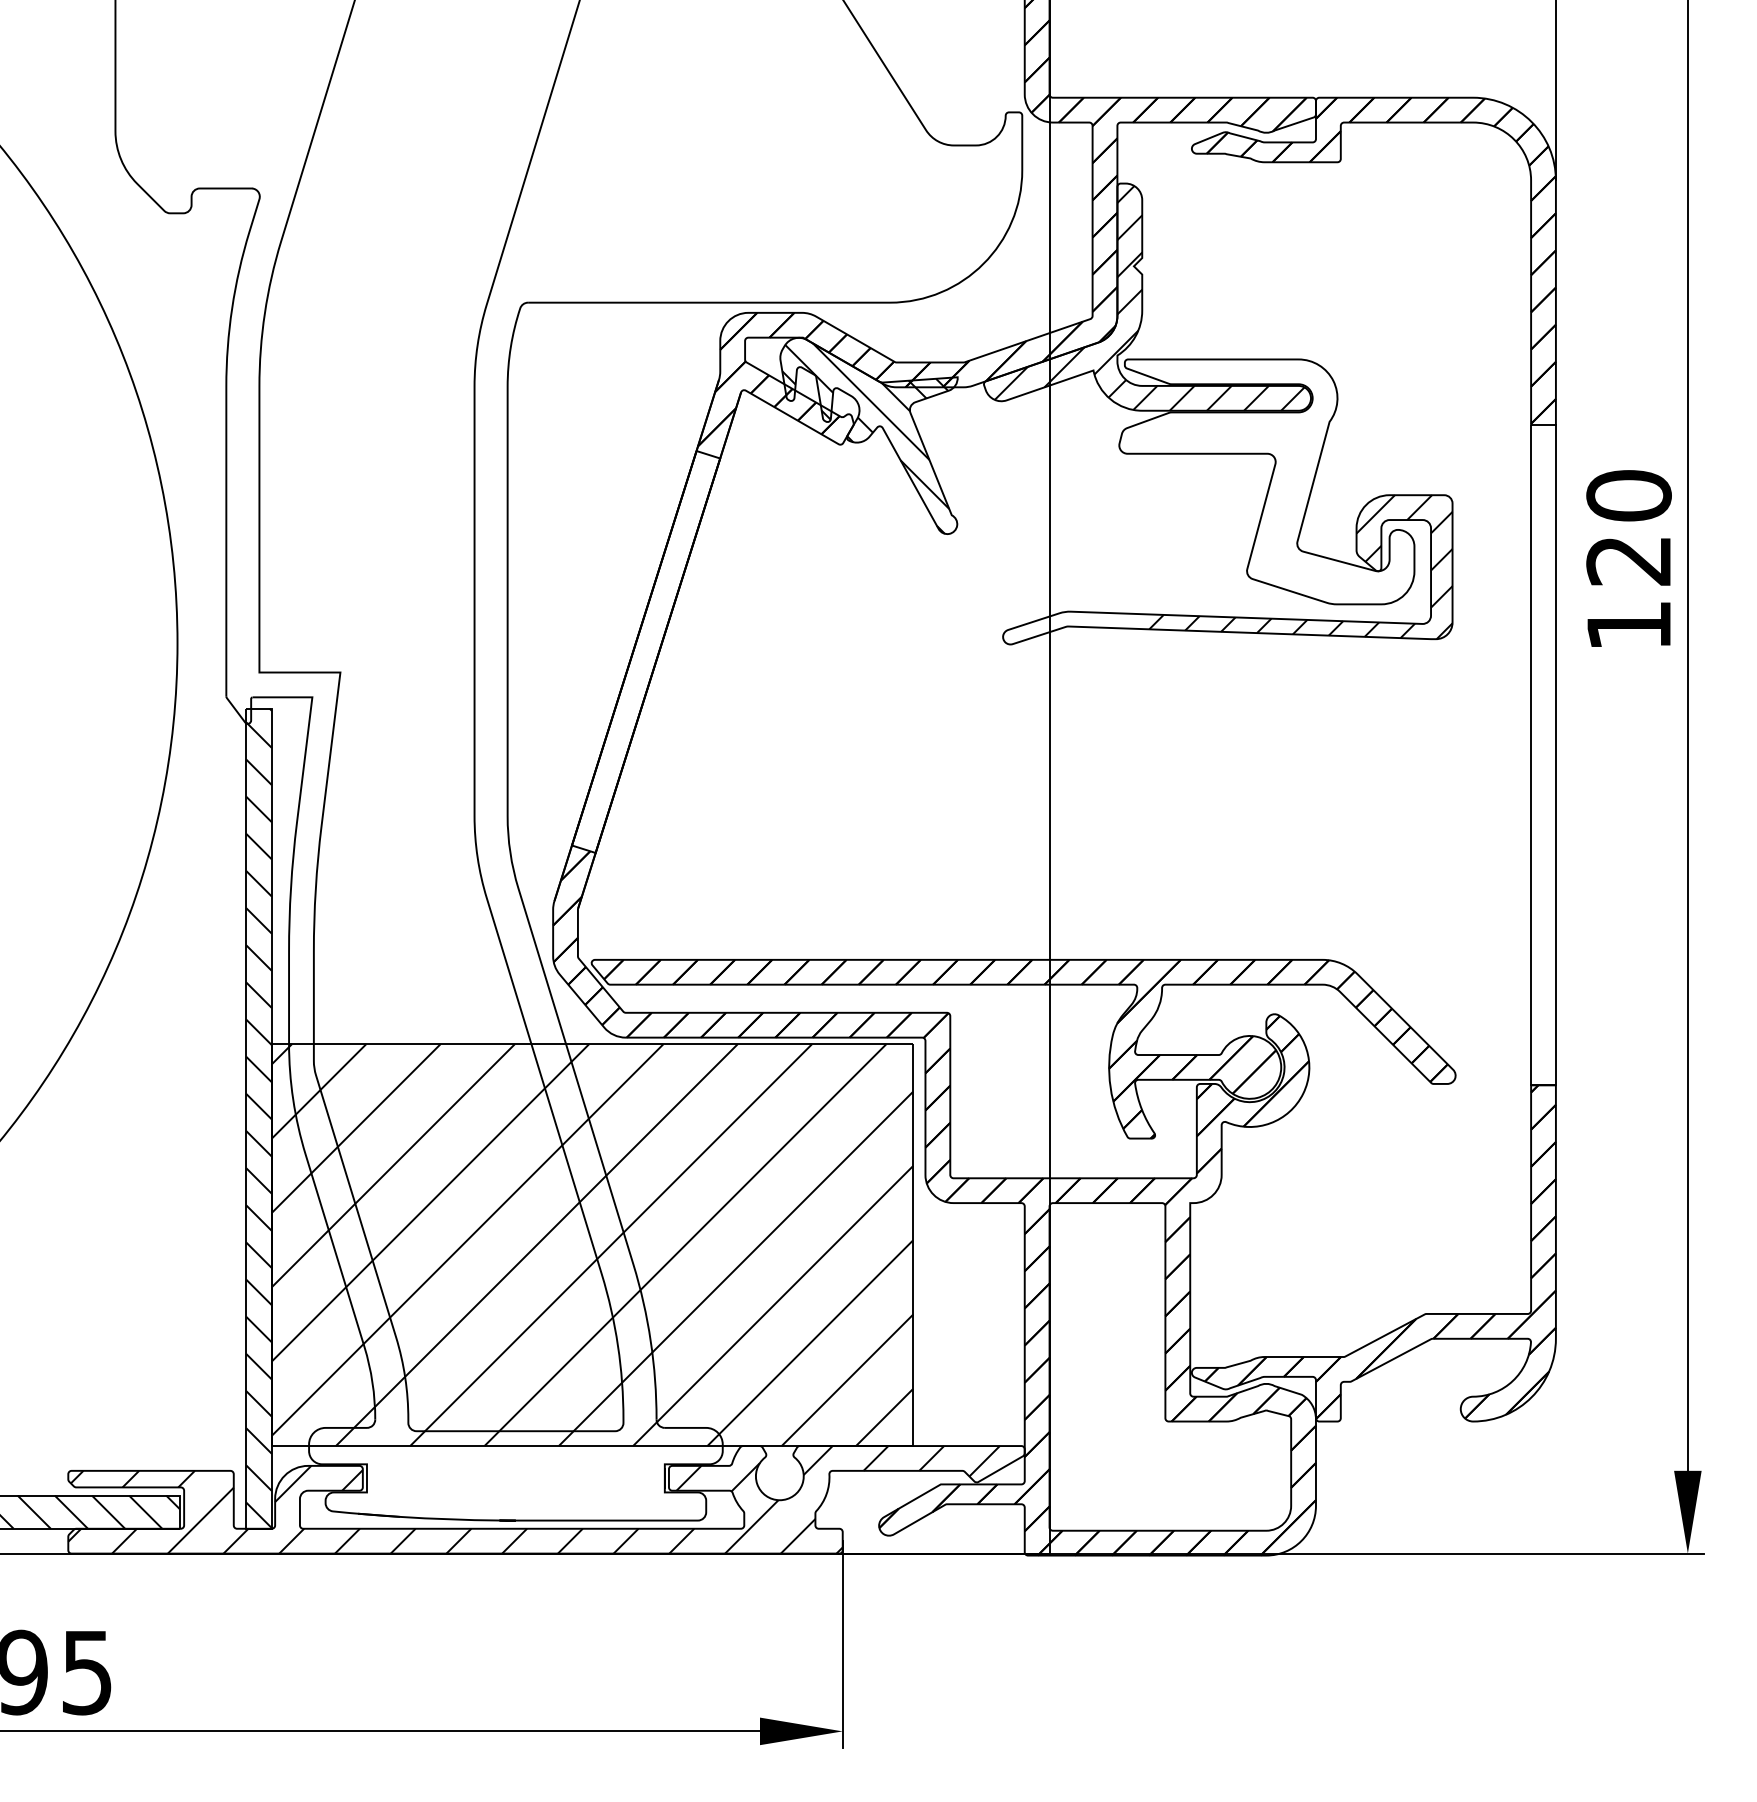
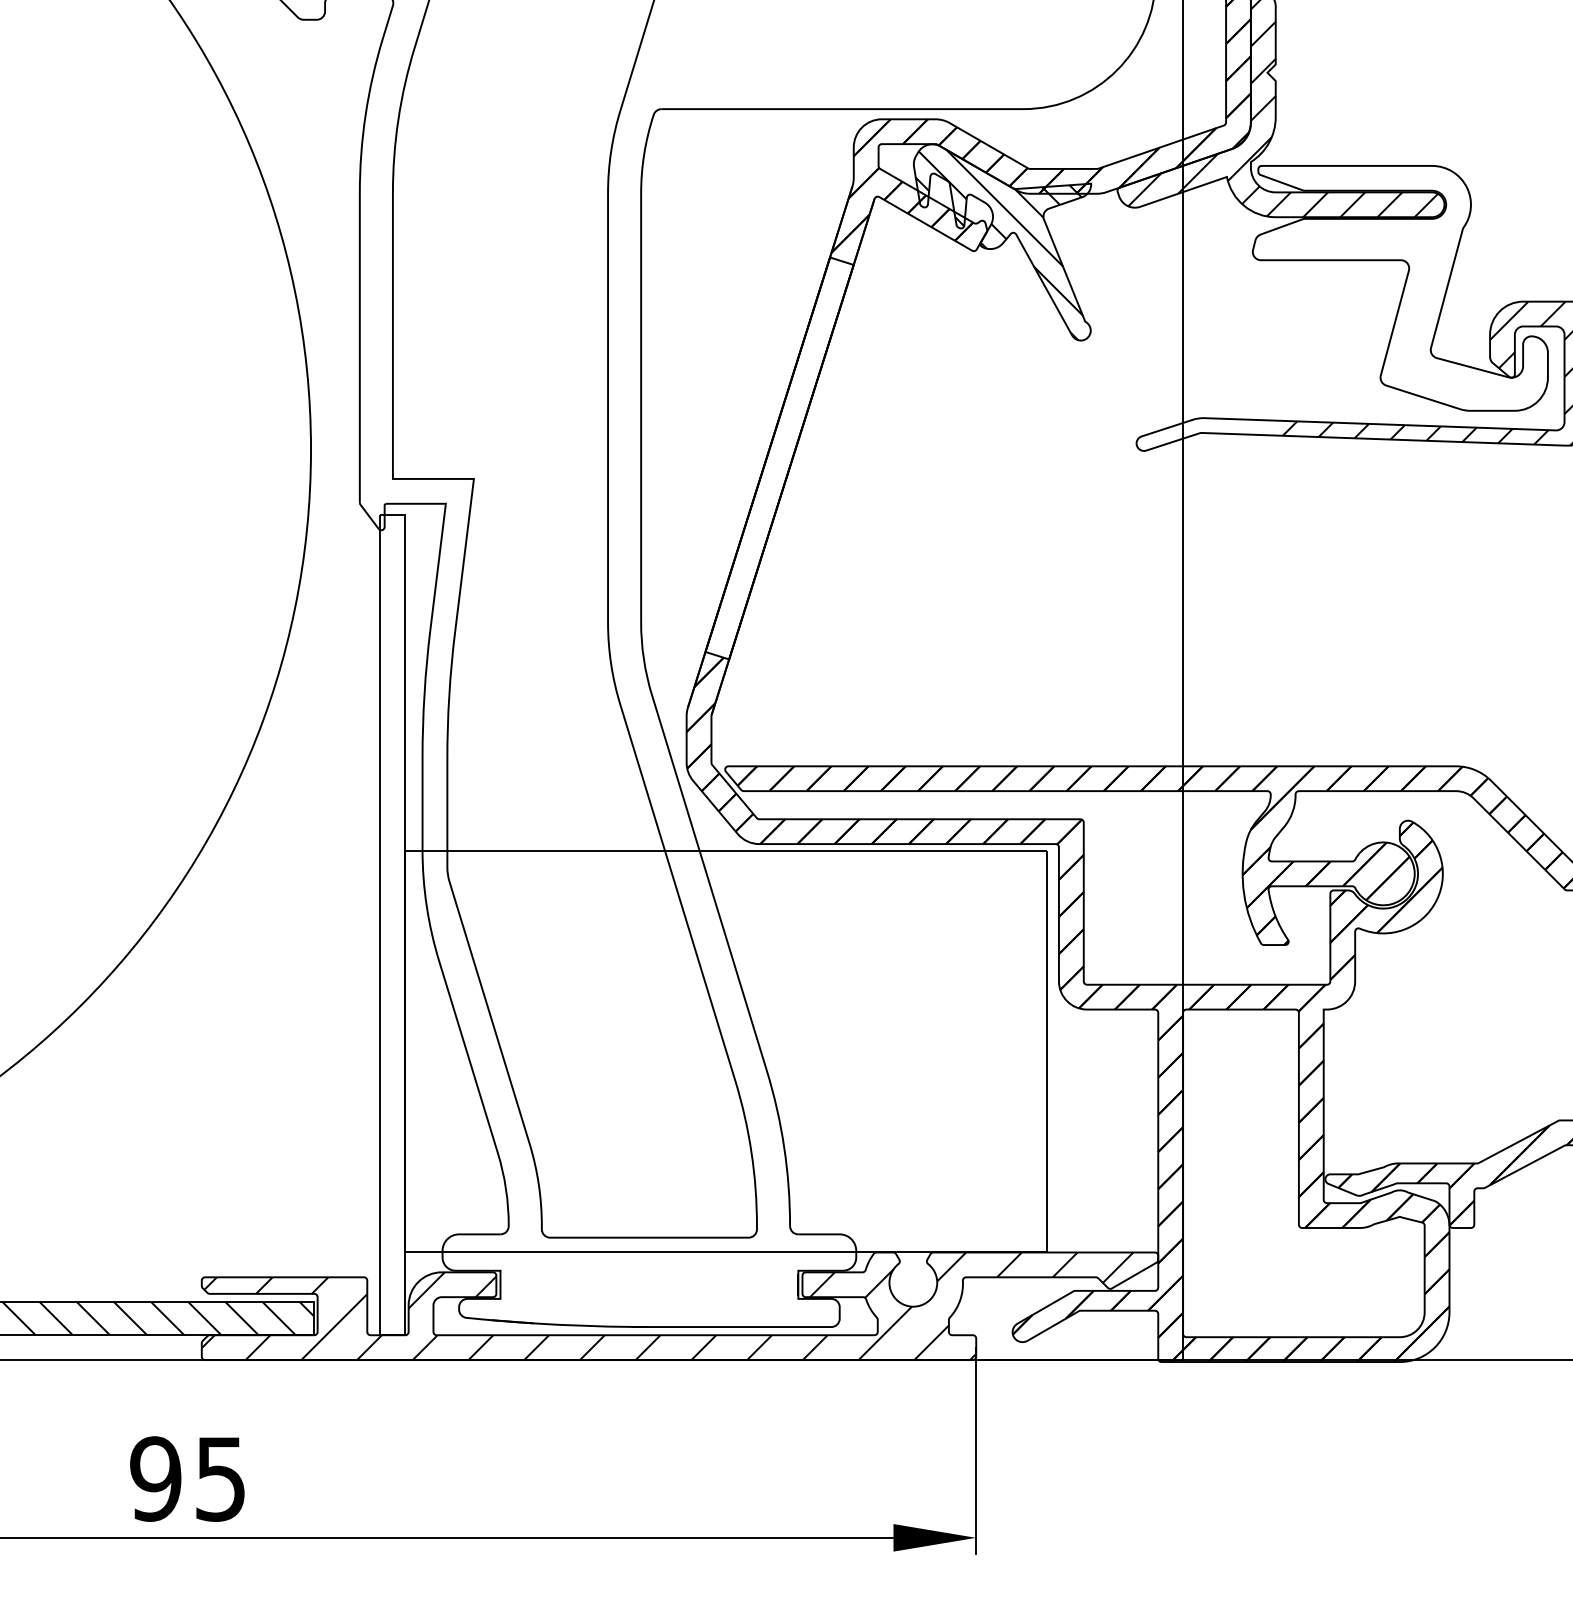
hatch: (258, 1118) -> (392, 924), removed
hatch: (592, 1245) -> (726, 1051), removed

